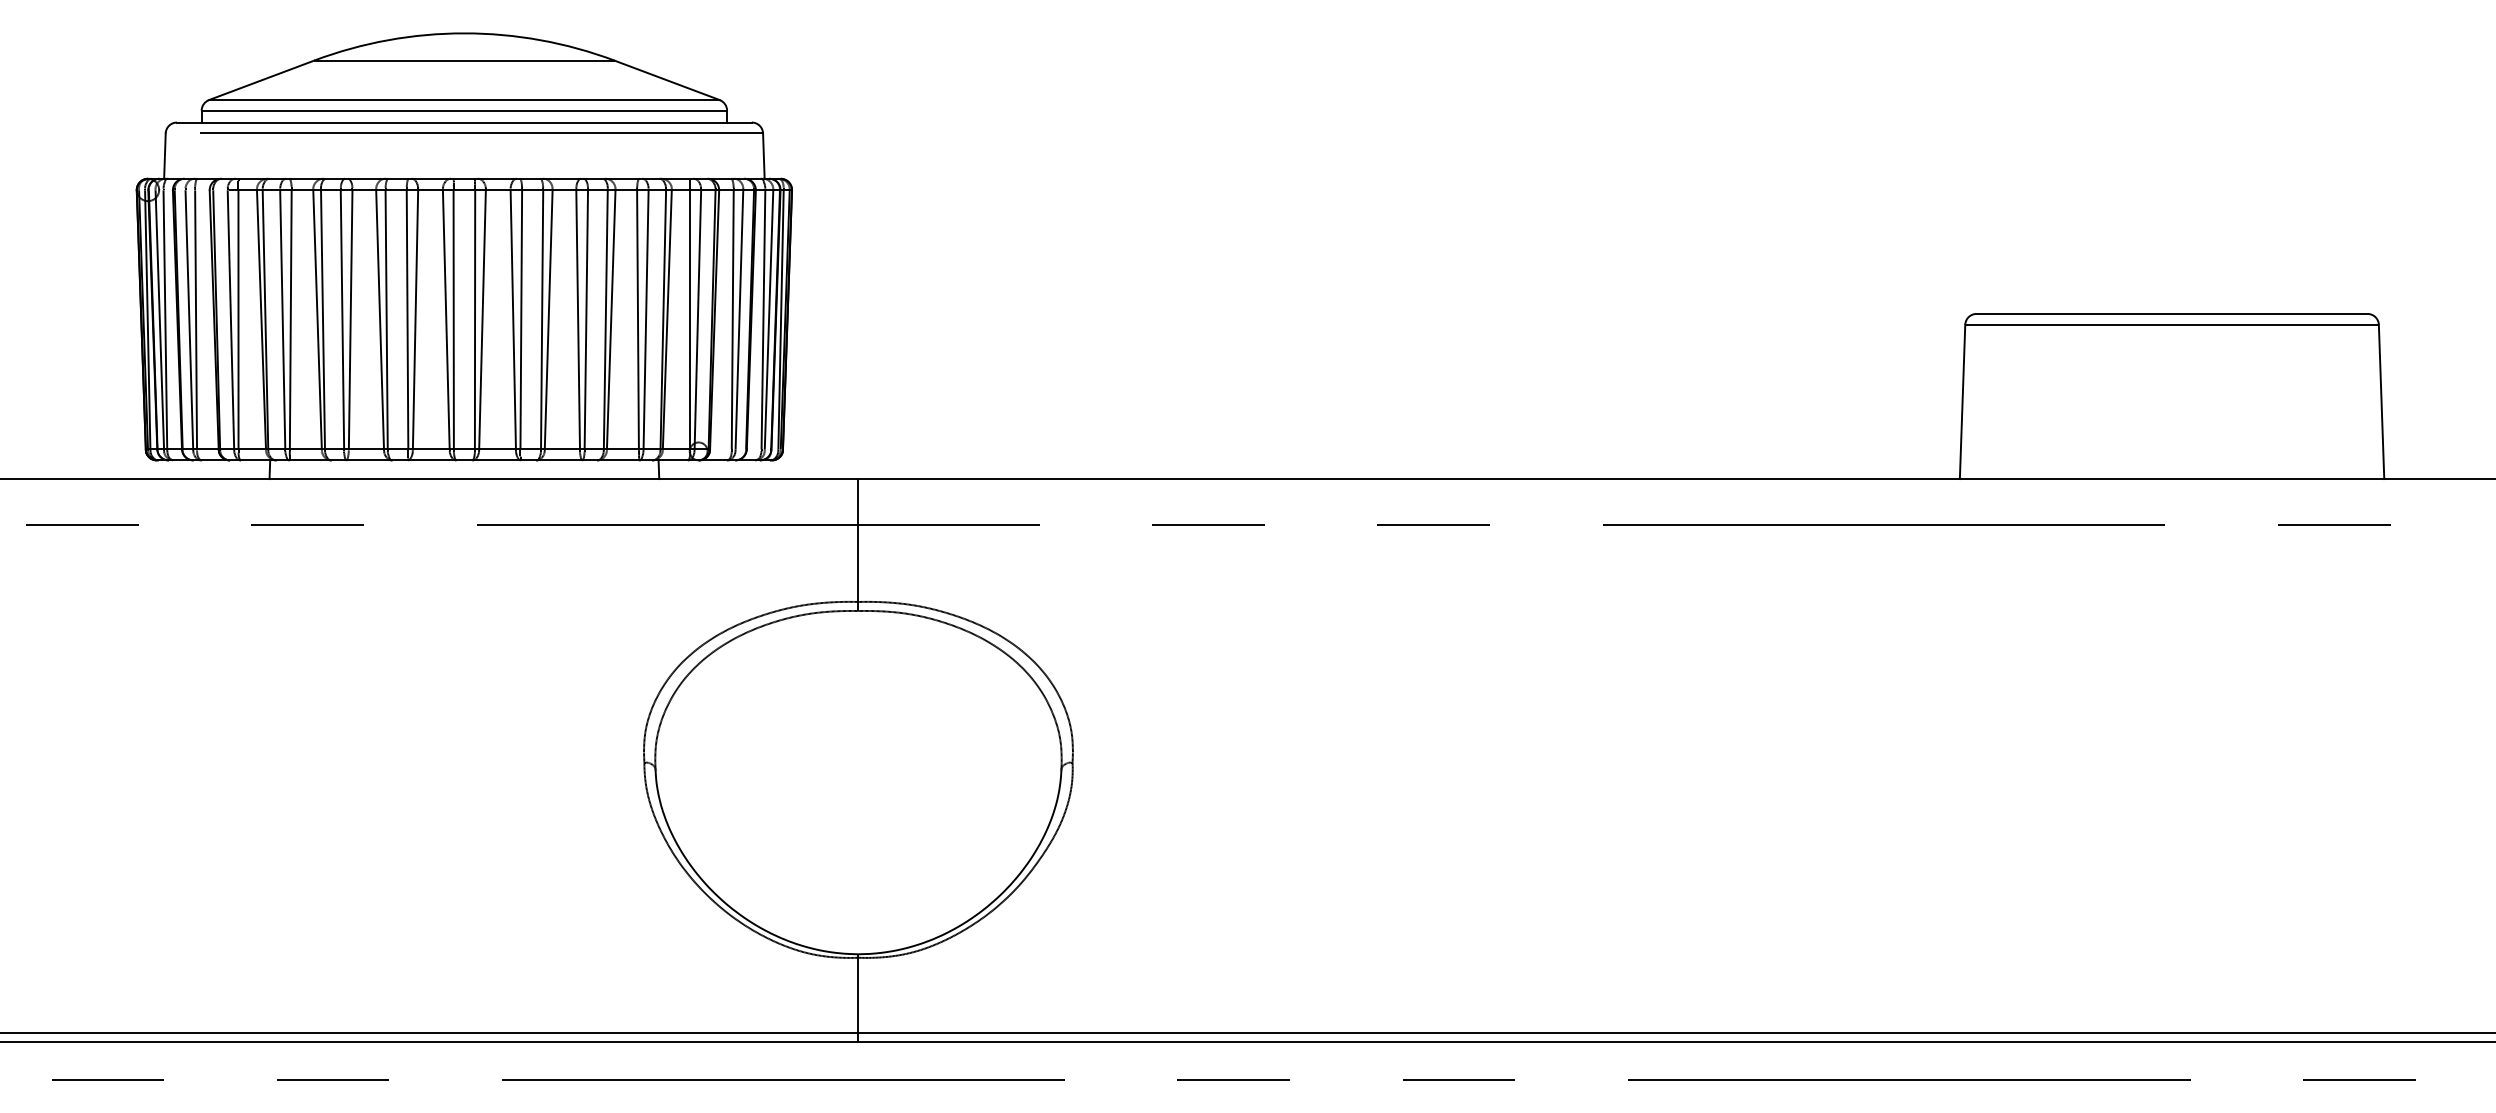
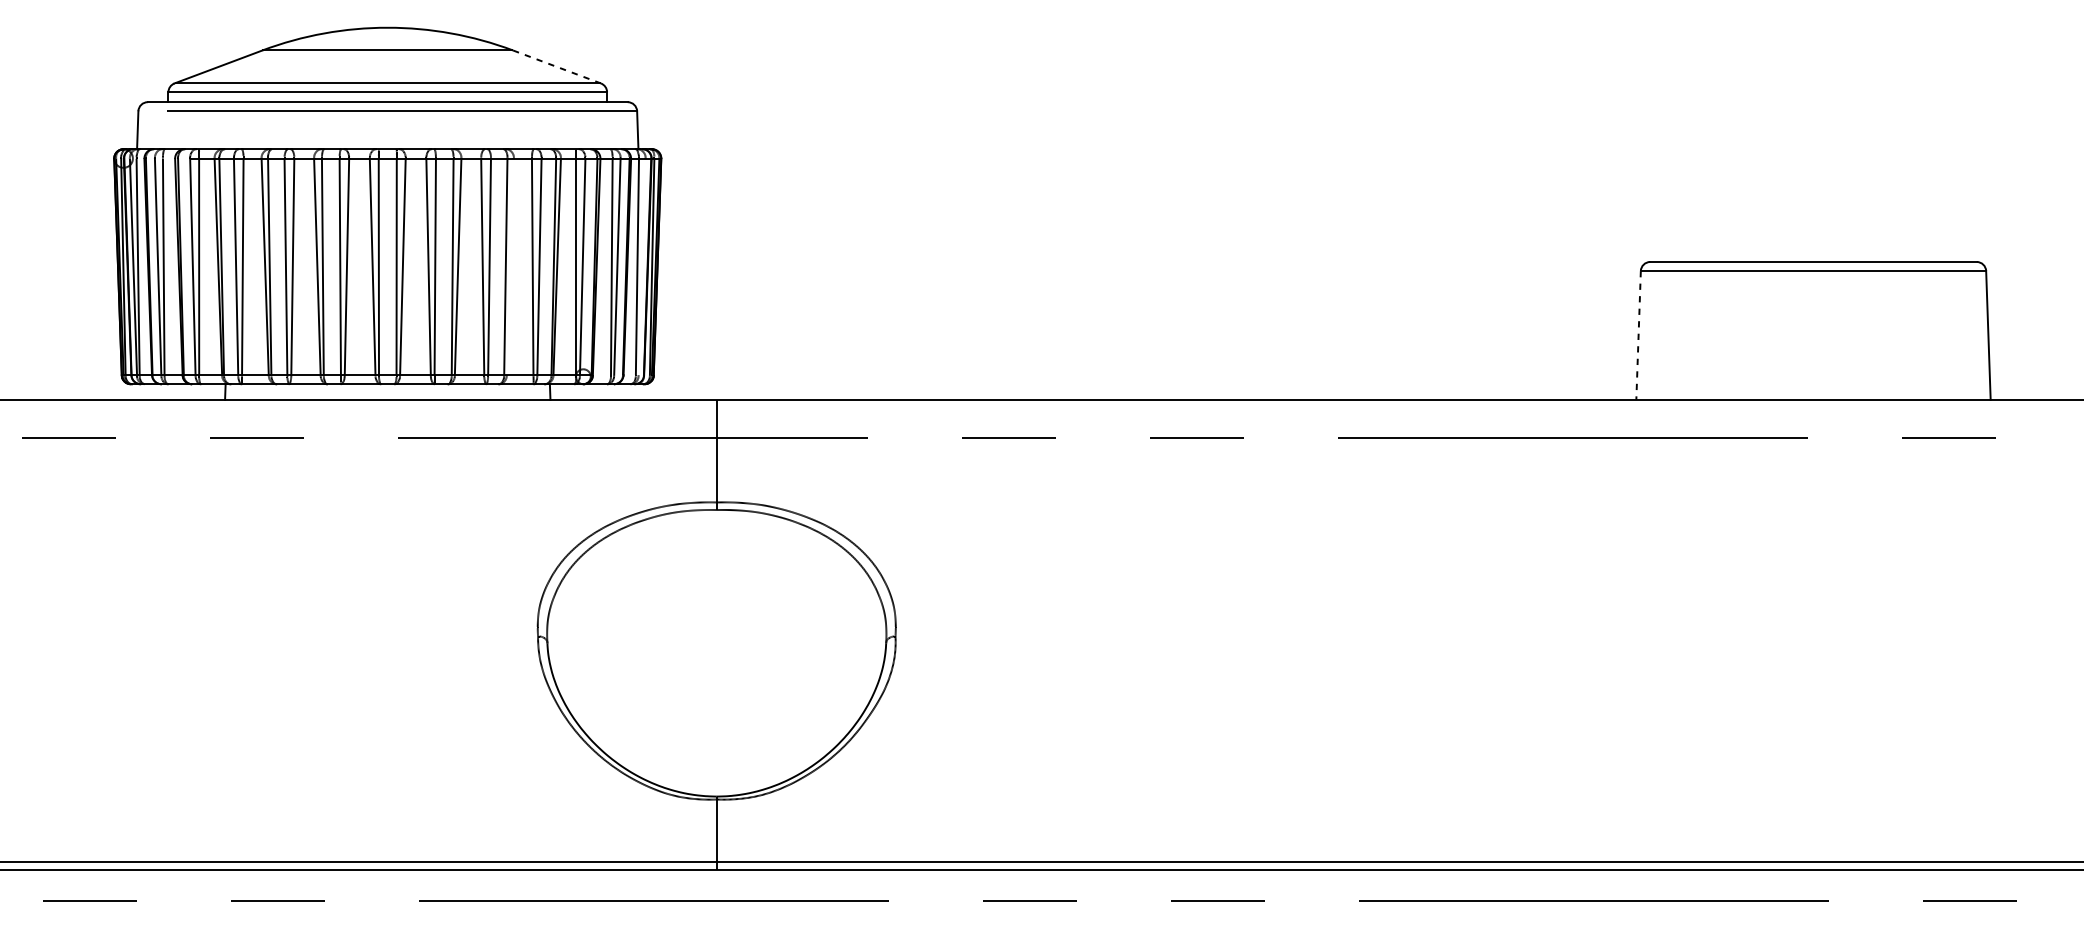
line: (667, 80) -> (557, 67), solid -> dashed
line: (610, 319) -> (509, 266), removed
line: (768, 319) -> (641, 266), removed
line: (1962, 402) -> (1638, 335), solid -> dashed

